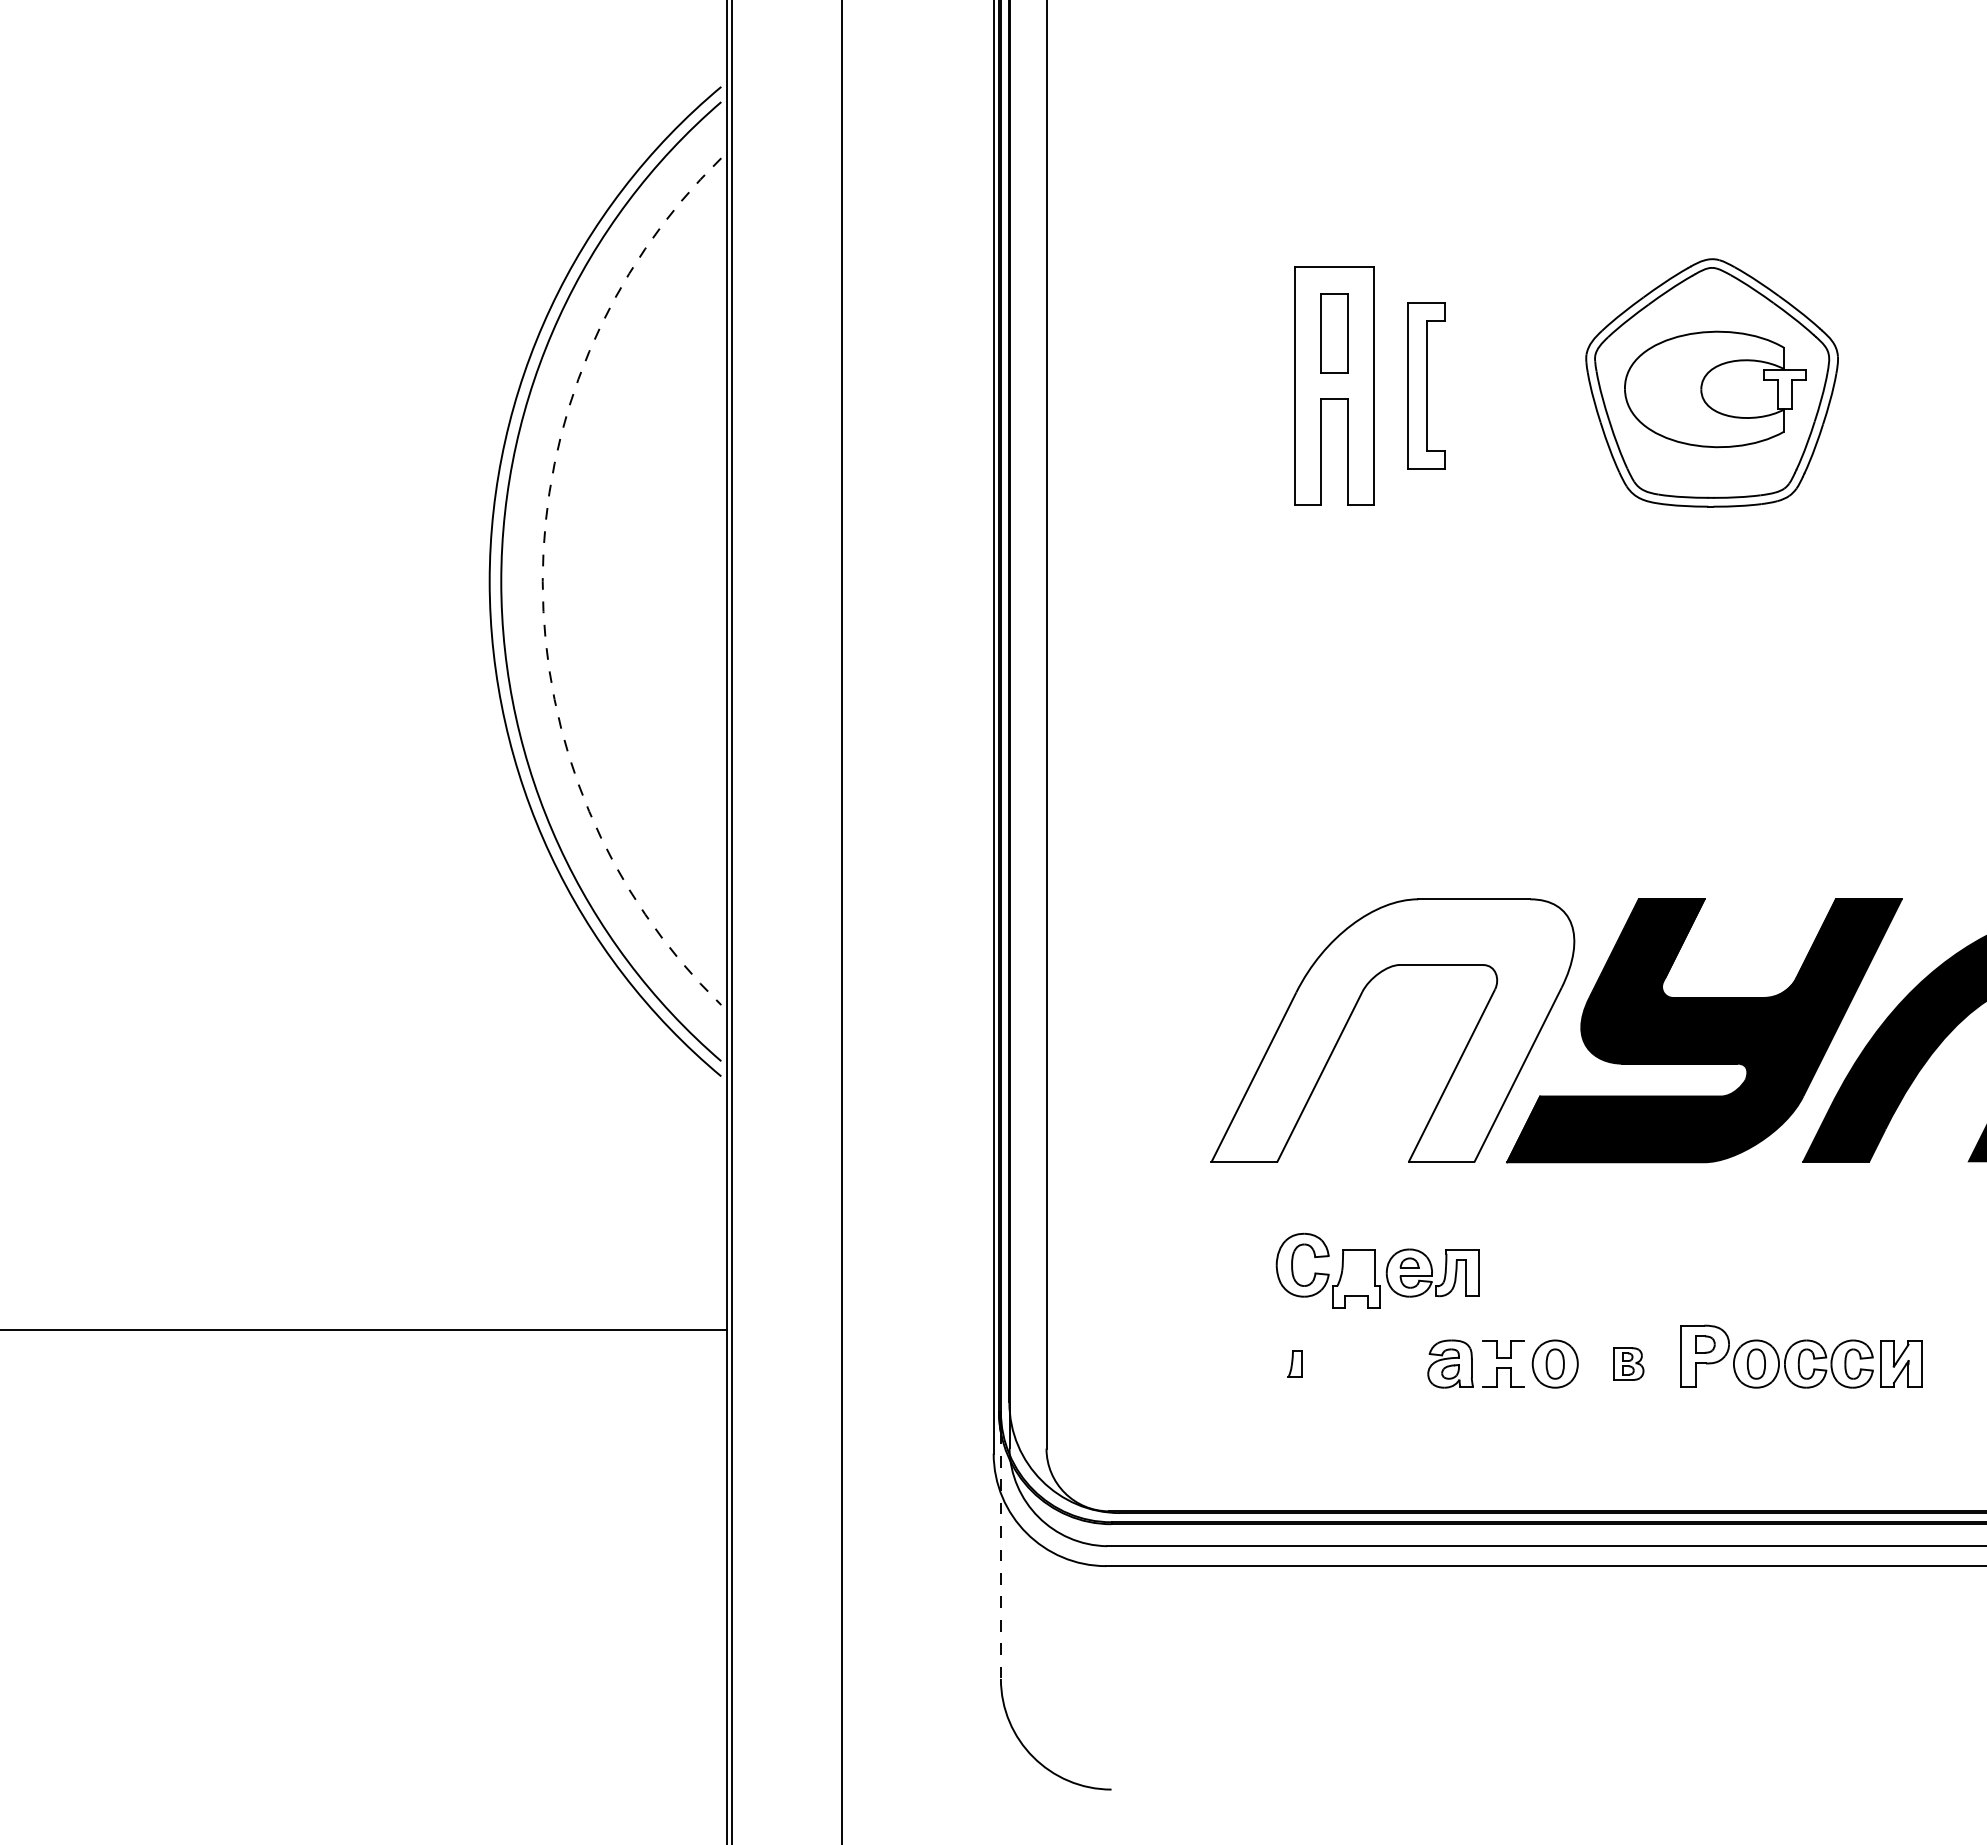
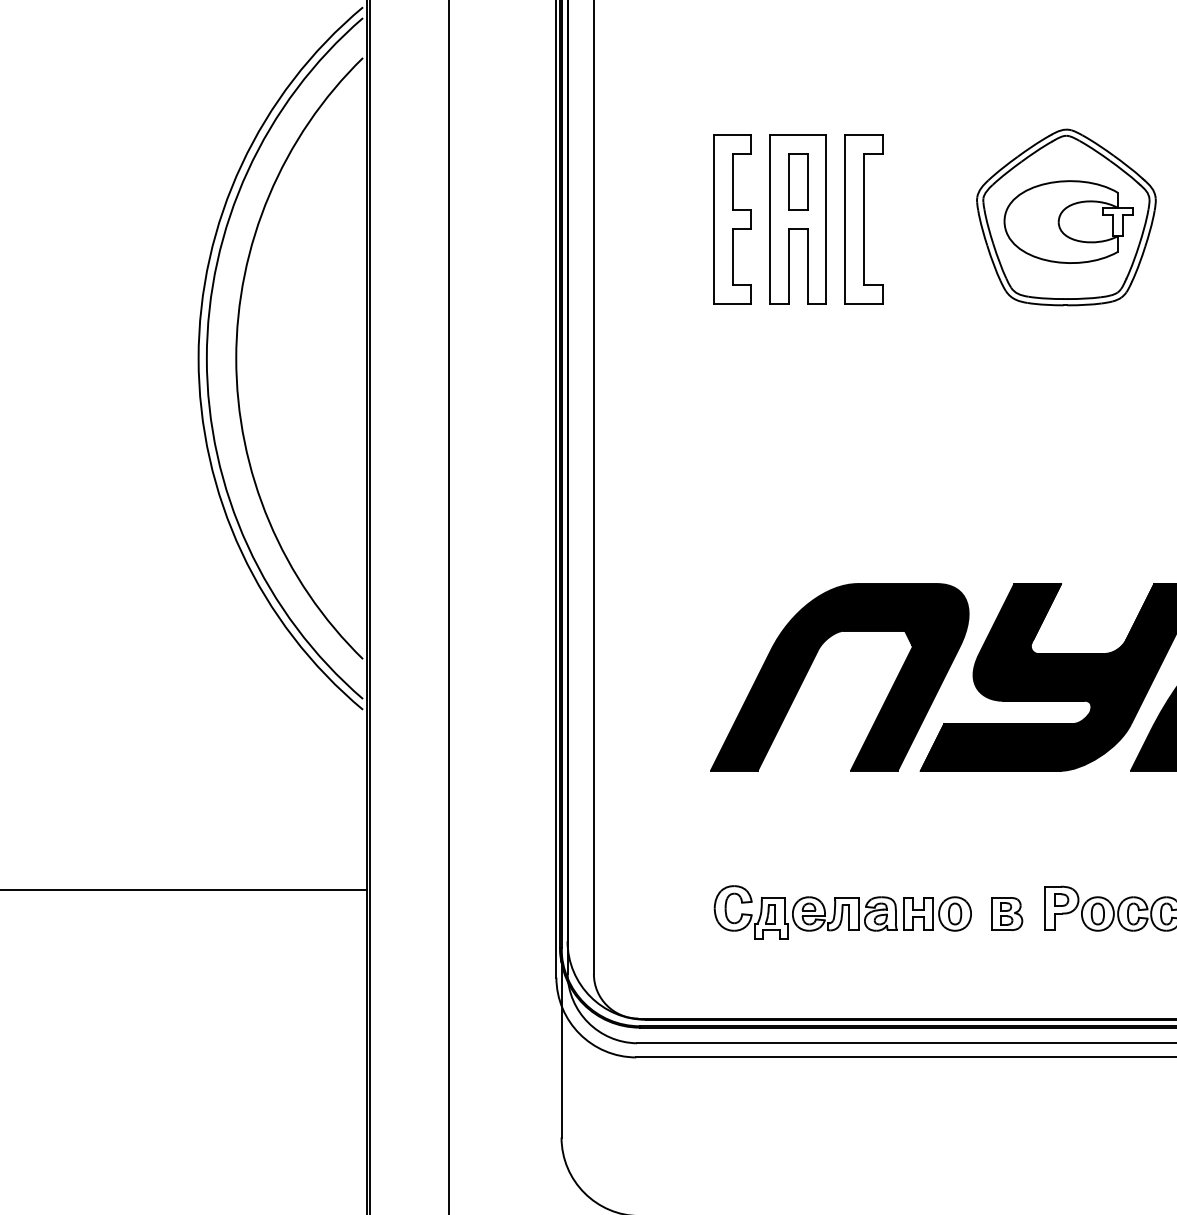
part: (1241, 385) -> (732, 219), added
part: (1426, 385) -> (863, 219), size x1.43
arc: (542, 581) -> (236, 358), dashed -> solid
fill: (1392, 1030) -> (839, 677), added
part: (1377, 1270) -> (786, 912), moved
line: (1483, 1363) -> (904, 913), added
line: (1524, 1363) -> (933, 913), added
part: (1628, 1363) -> (1007, 913), size x1.43
line: (1000, 1556) -> (561, 1050), dashed -> solid

